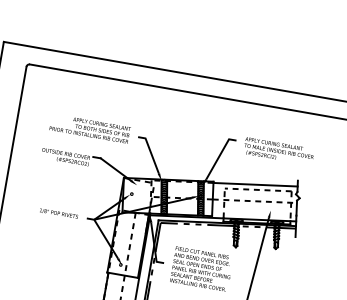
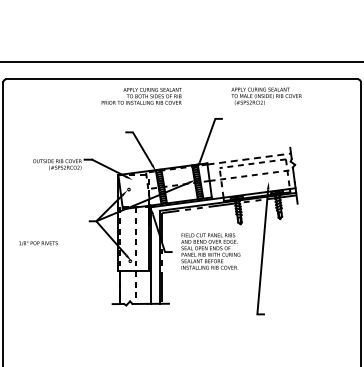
text: (89, 128) -> (141, 96), moved
text: (279, 150) -> (266, 95), moved
line: (255, 185) -> (249, 159), solid -> dashed
text: (58, 213) -> (38, 243), moved

